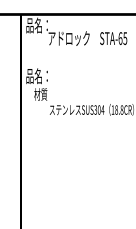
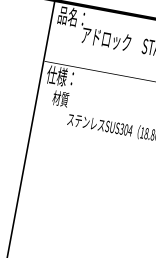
text: (34, 76) -> (57, 76), 品名： -> 仕様：

